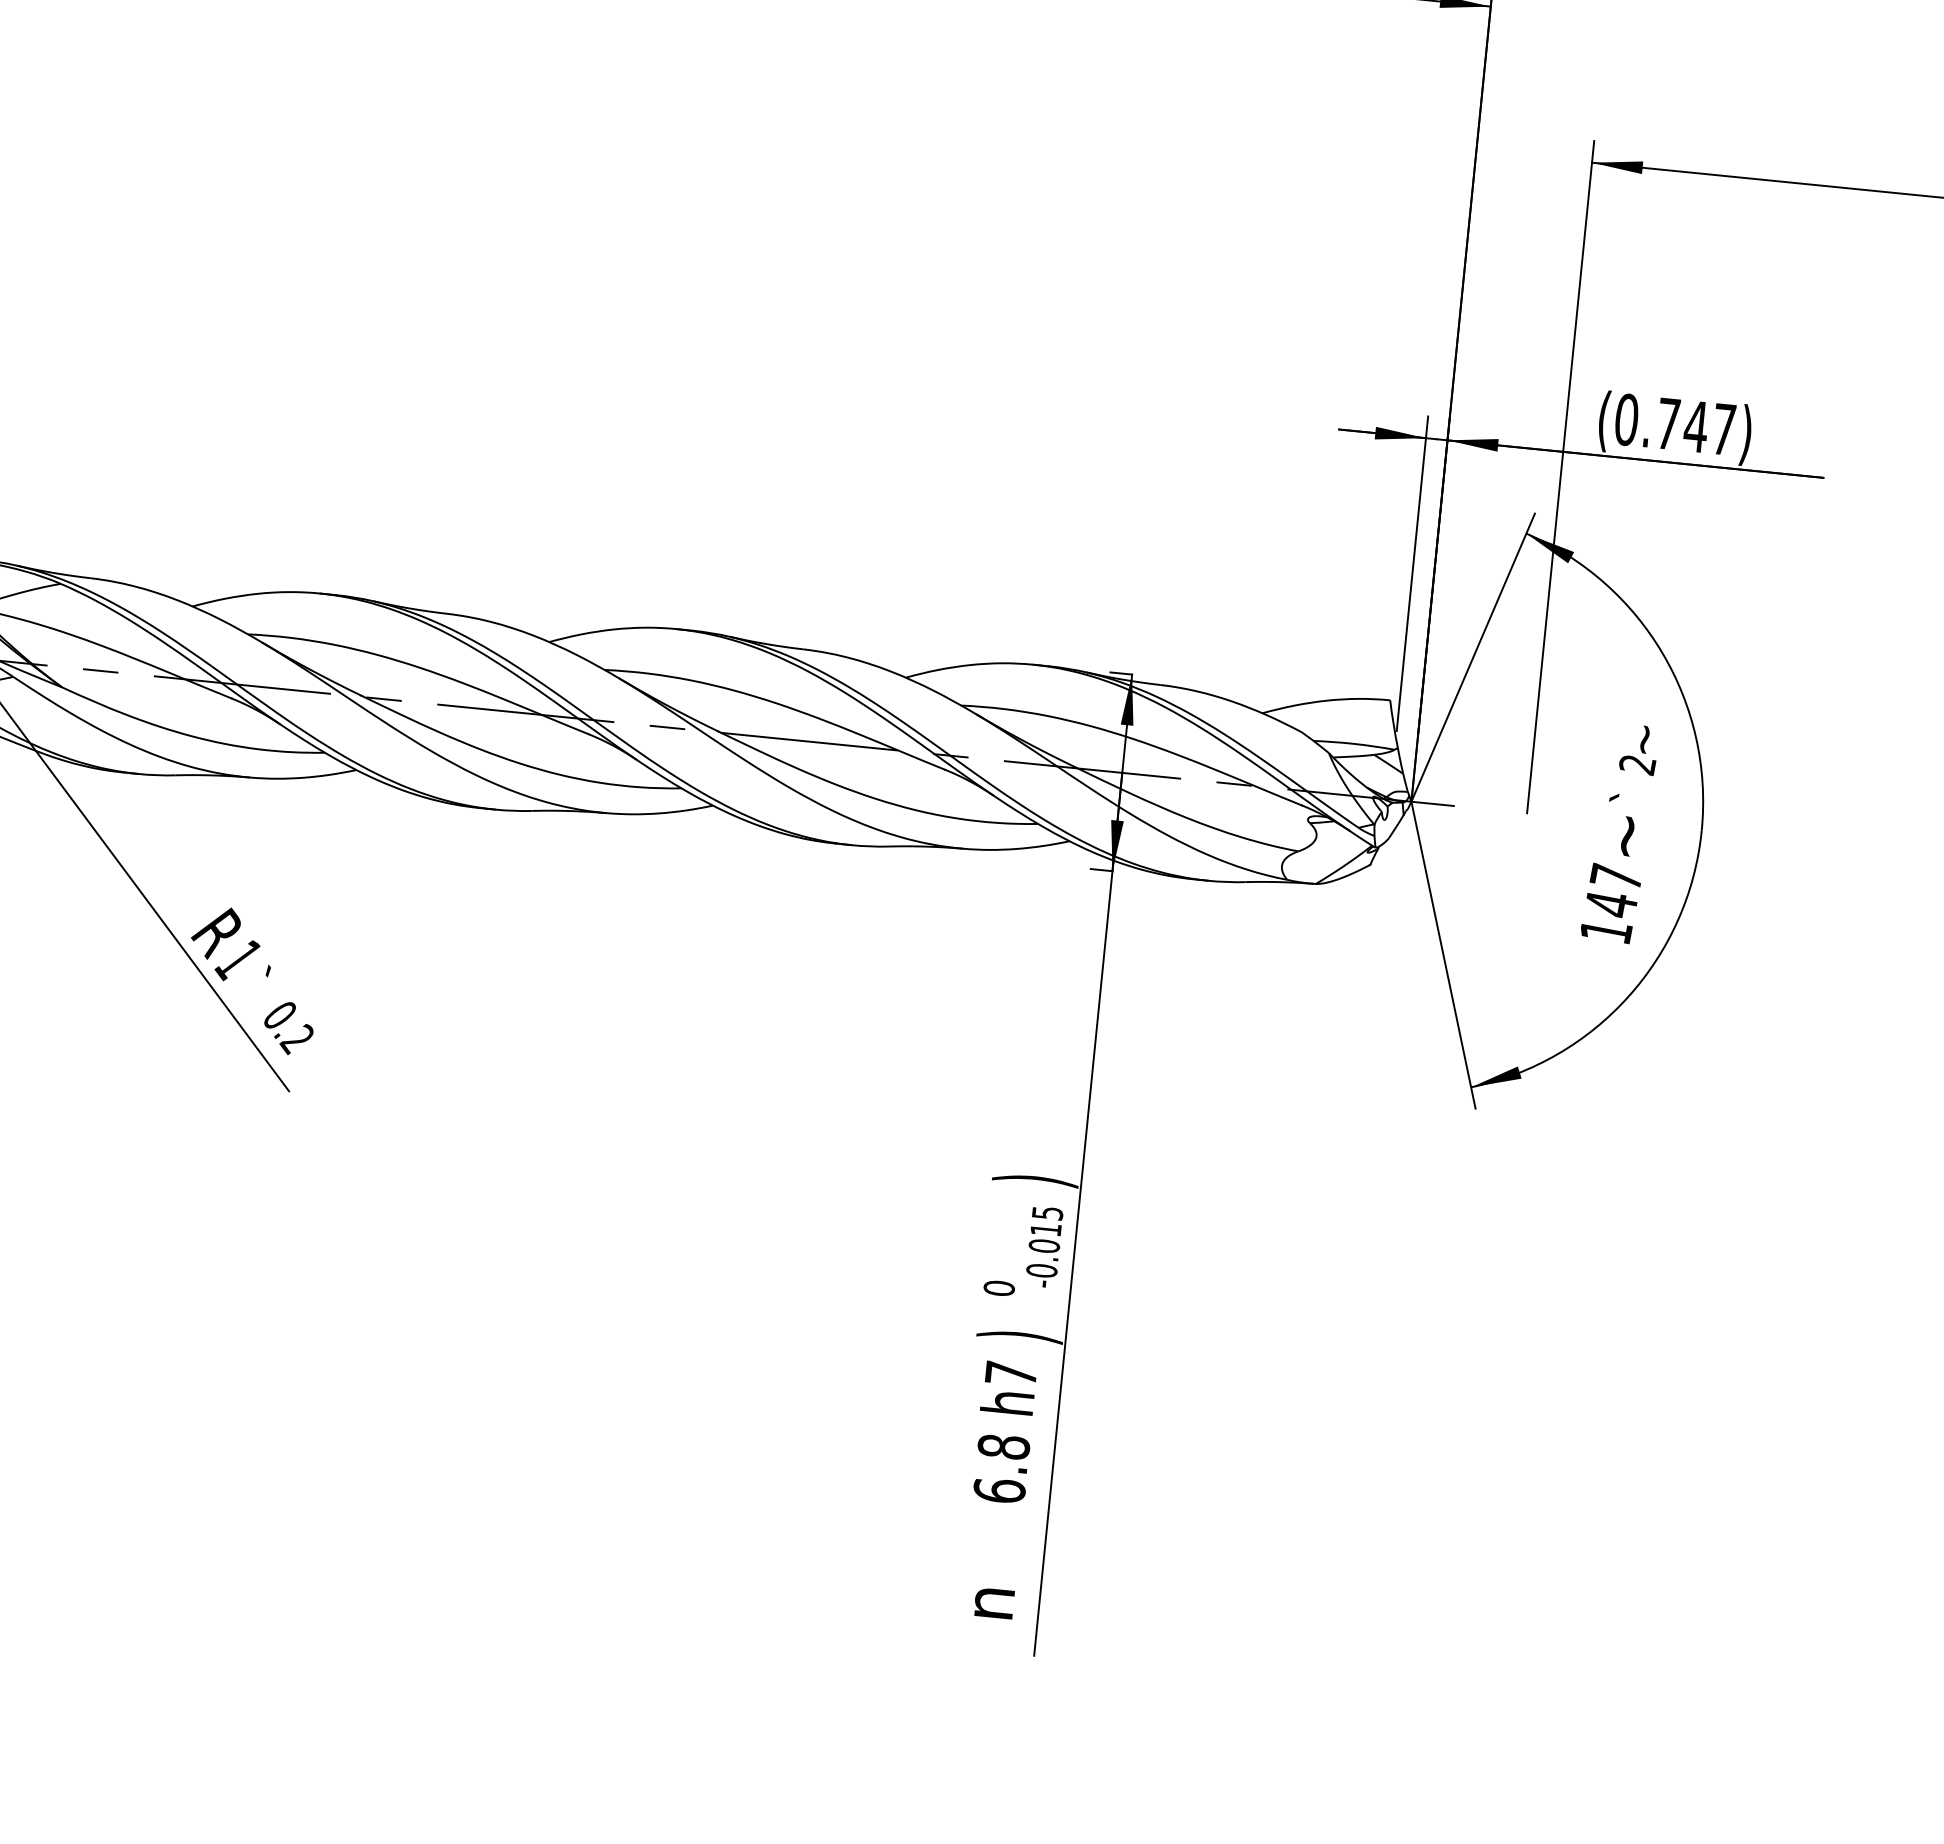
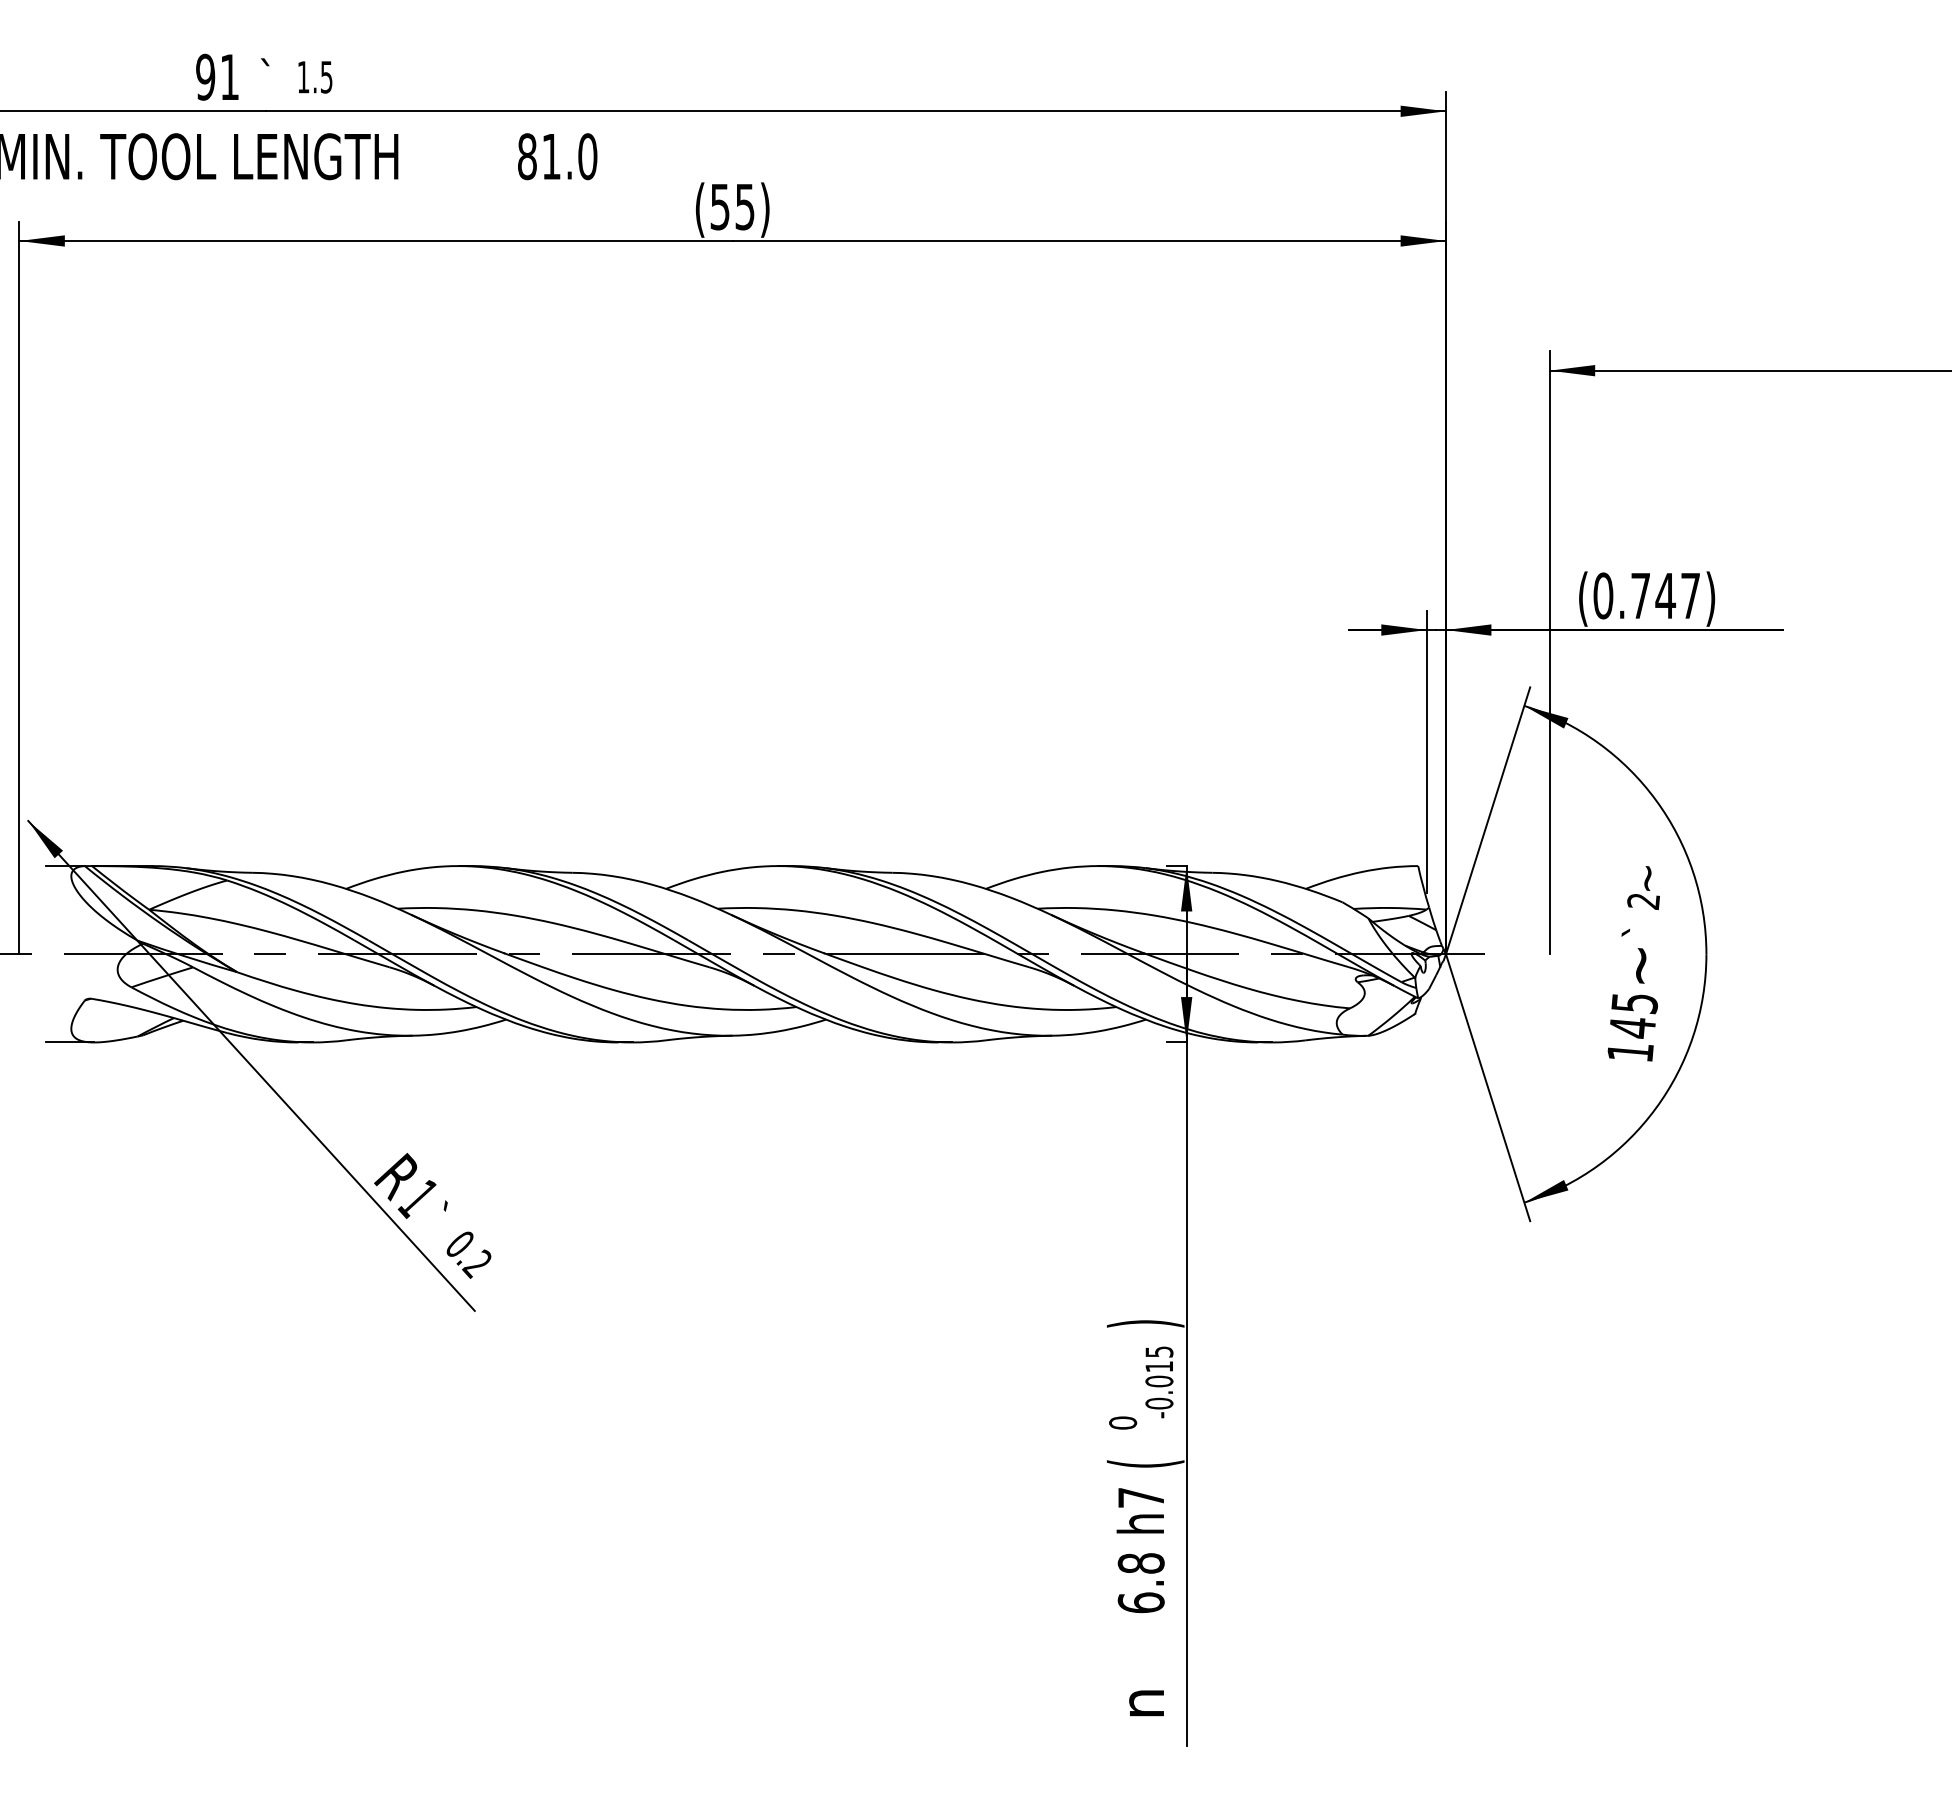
text: (1616, 877) -> (1634, 1003), 147 -> 145
text: (1019, 1335) -> (1145, 1463), ) -> (

